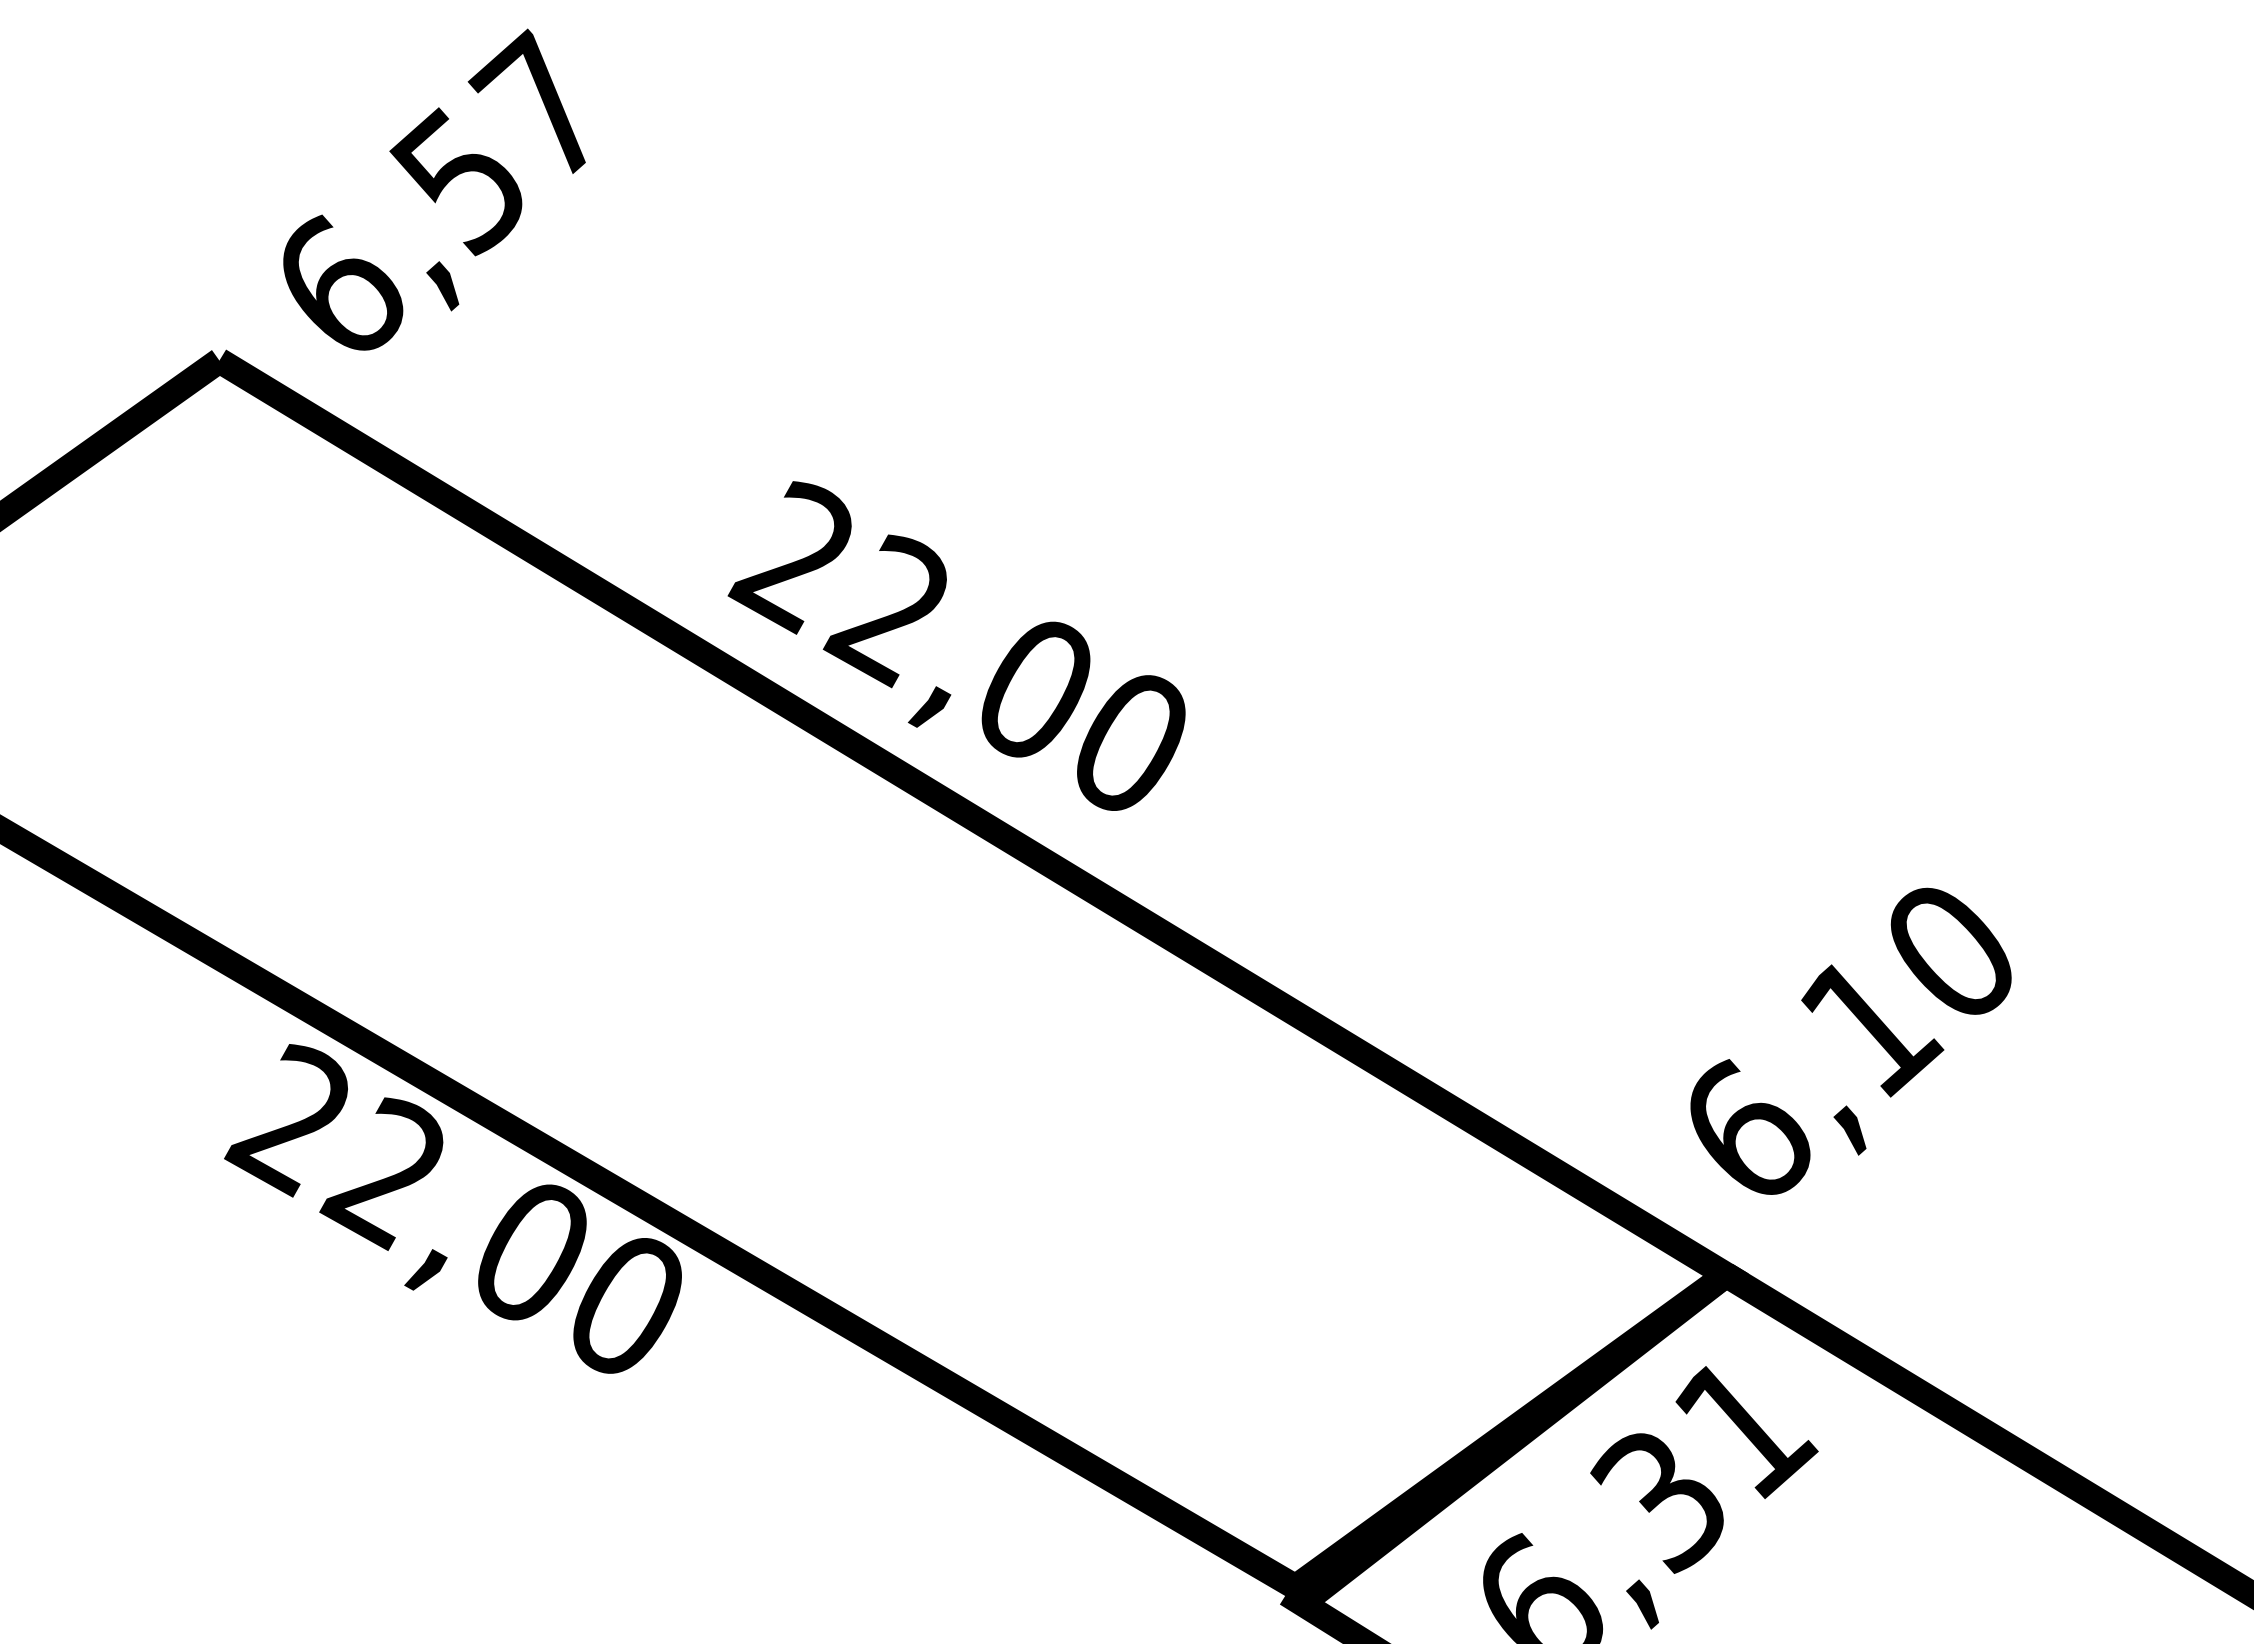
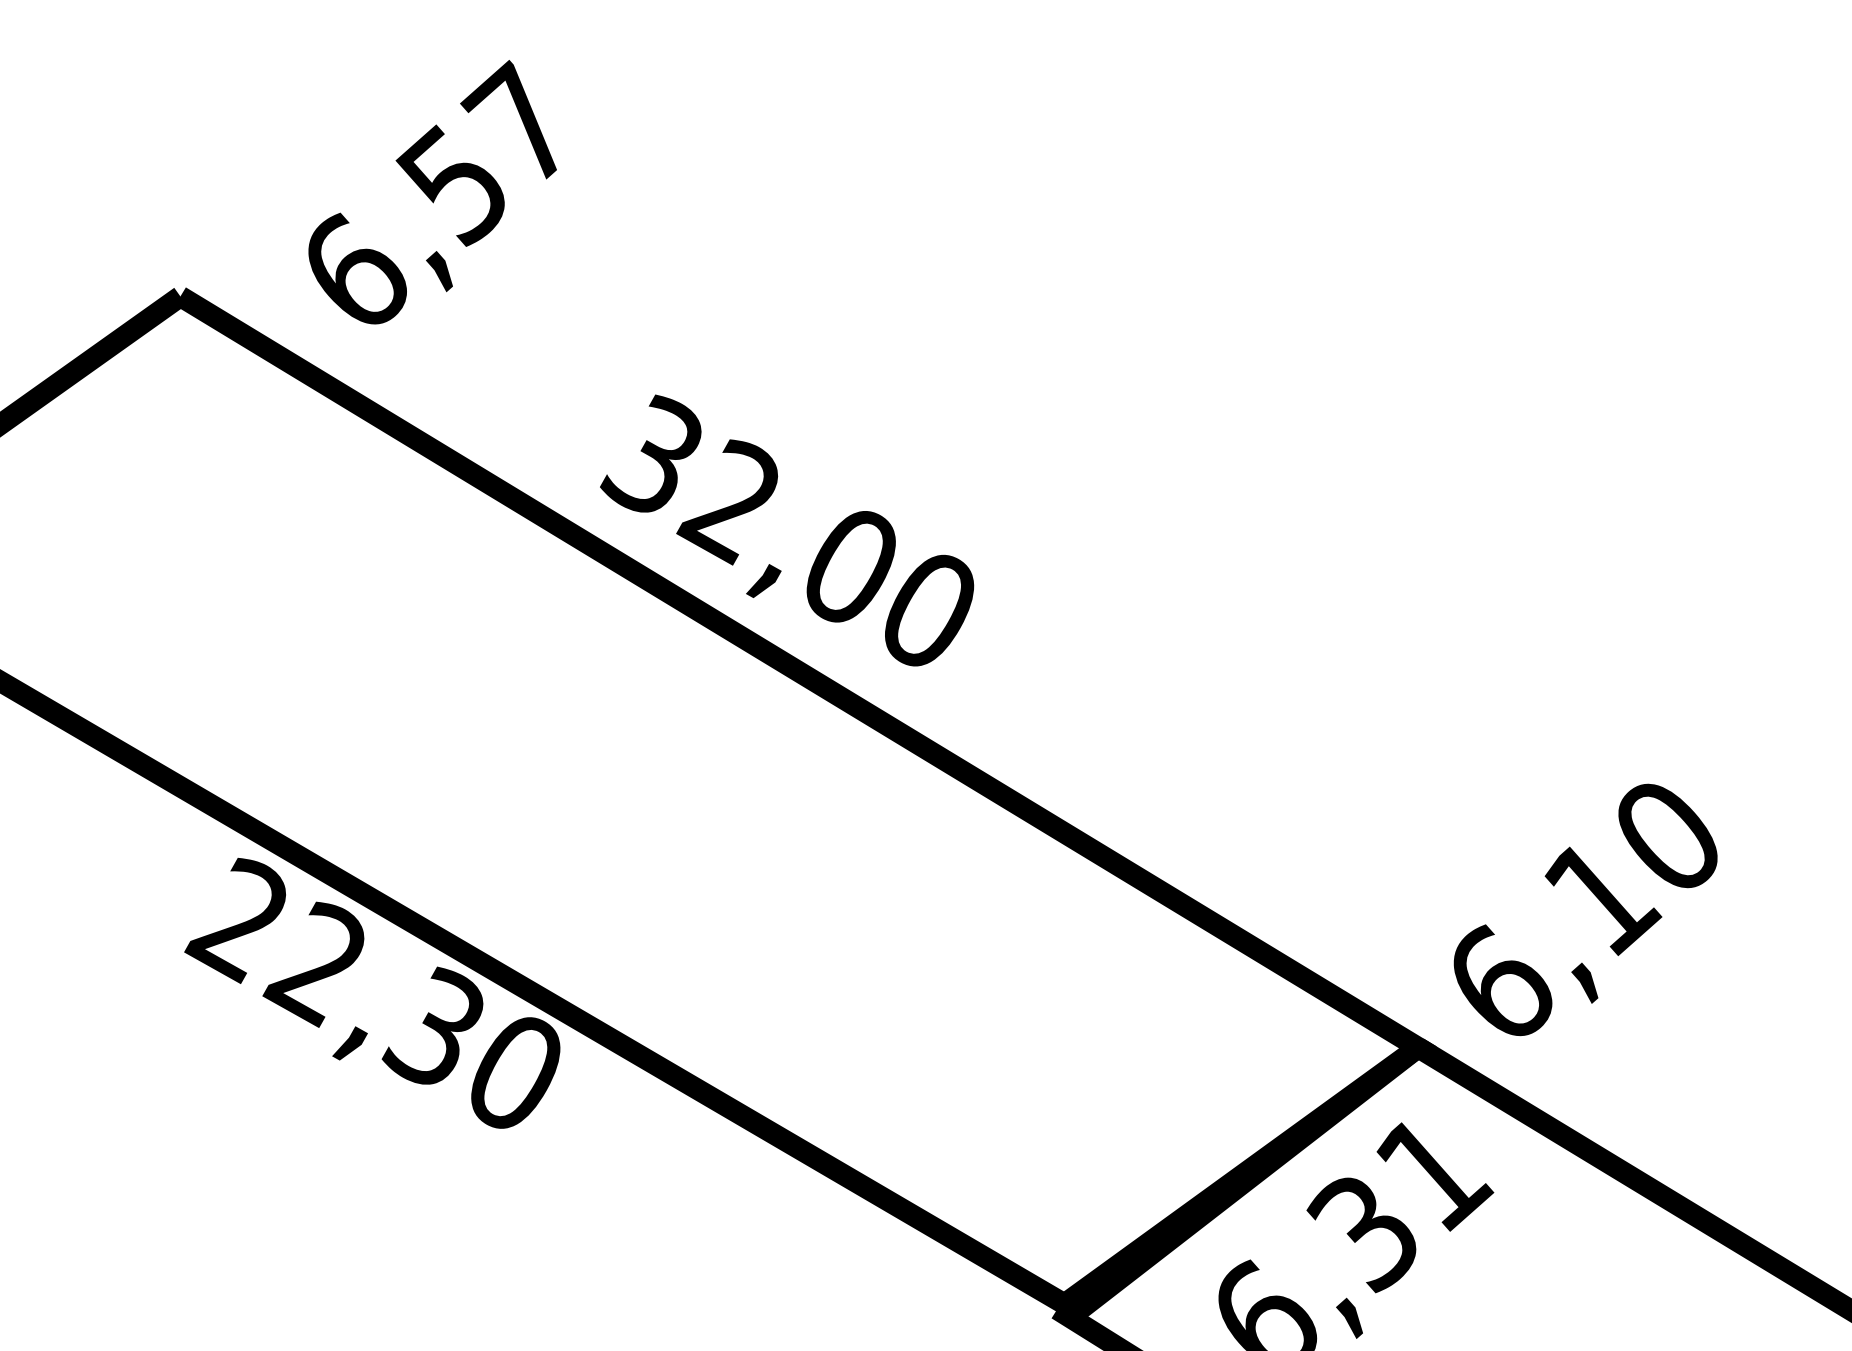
text: (434, 189) -> (432, 192), moved
text: (790, 557) -> (649, 458), 22,00 -> 32,00
text: (1850, 1040) -> (1585, 909), moved
text: (526, 1248) -> (432, 1025), 22,00 -> 22,30

